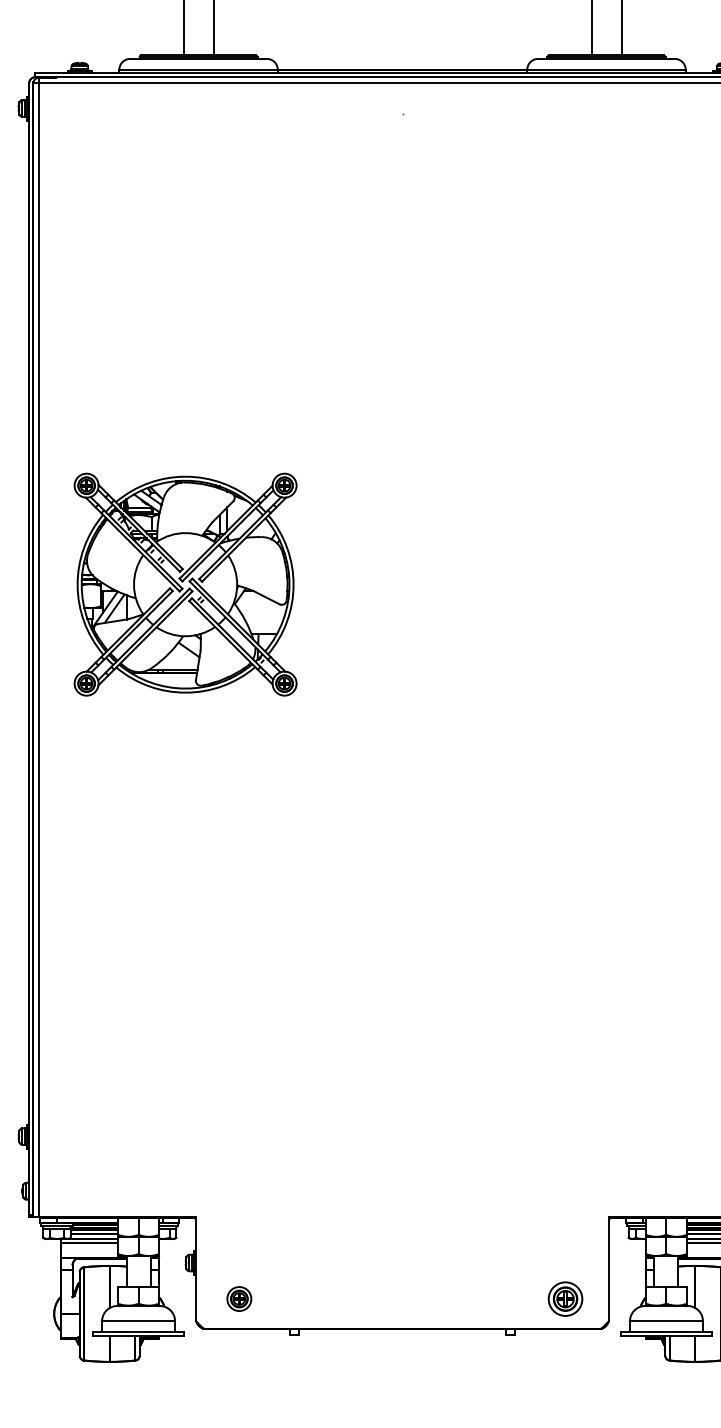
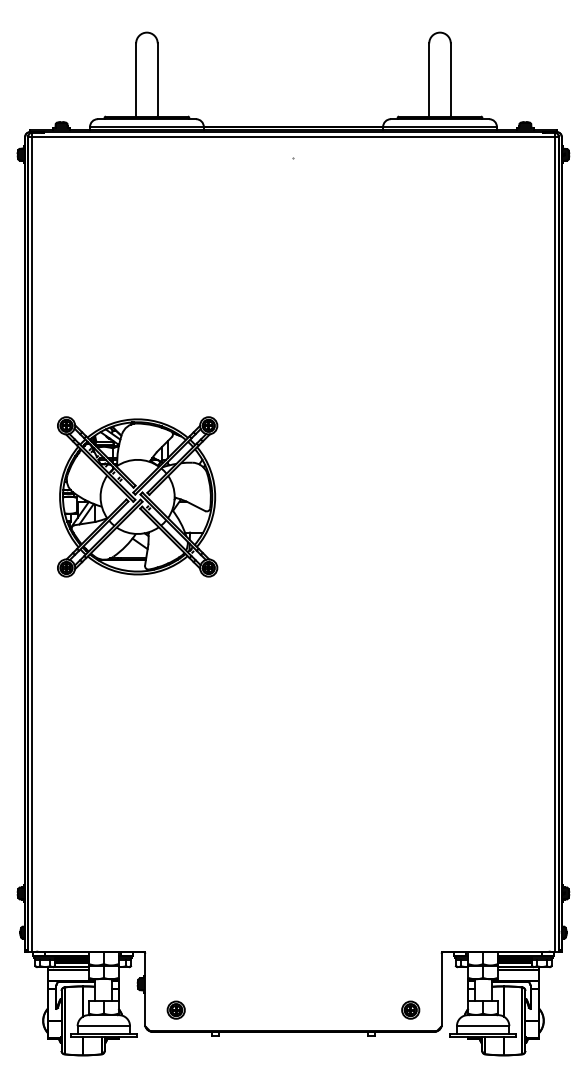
part: (565, 1298) -> (410, 1009), size x0.71

